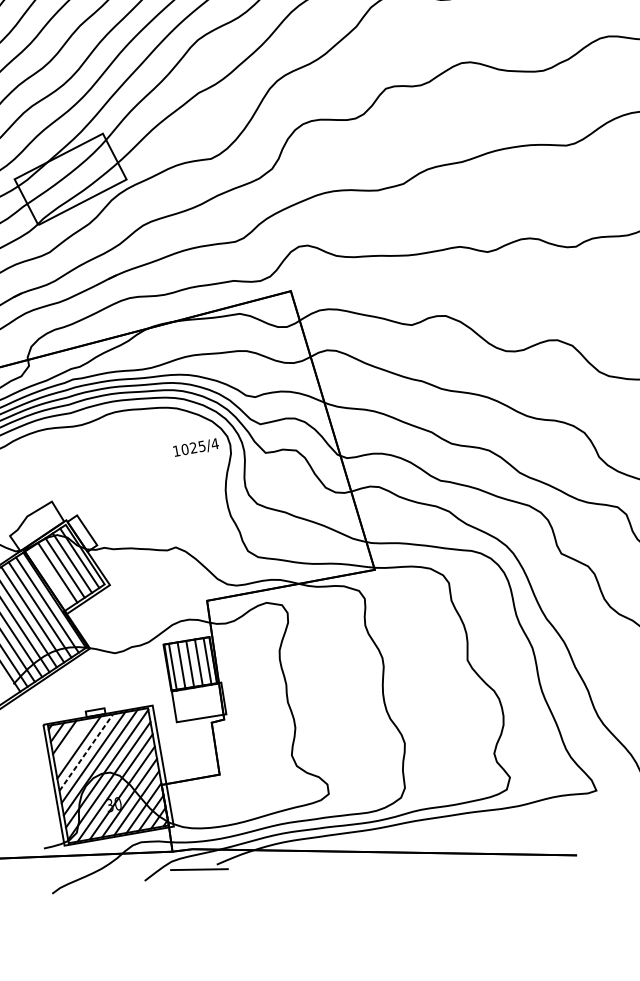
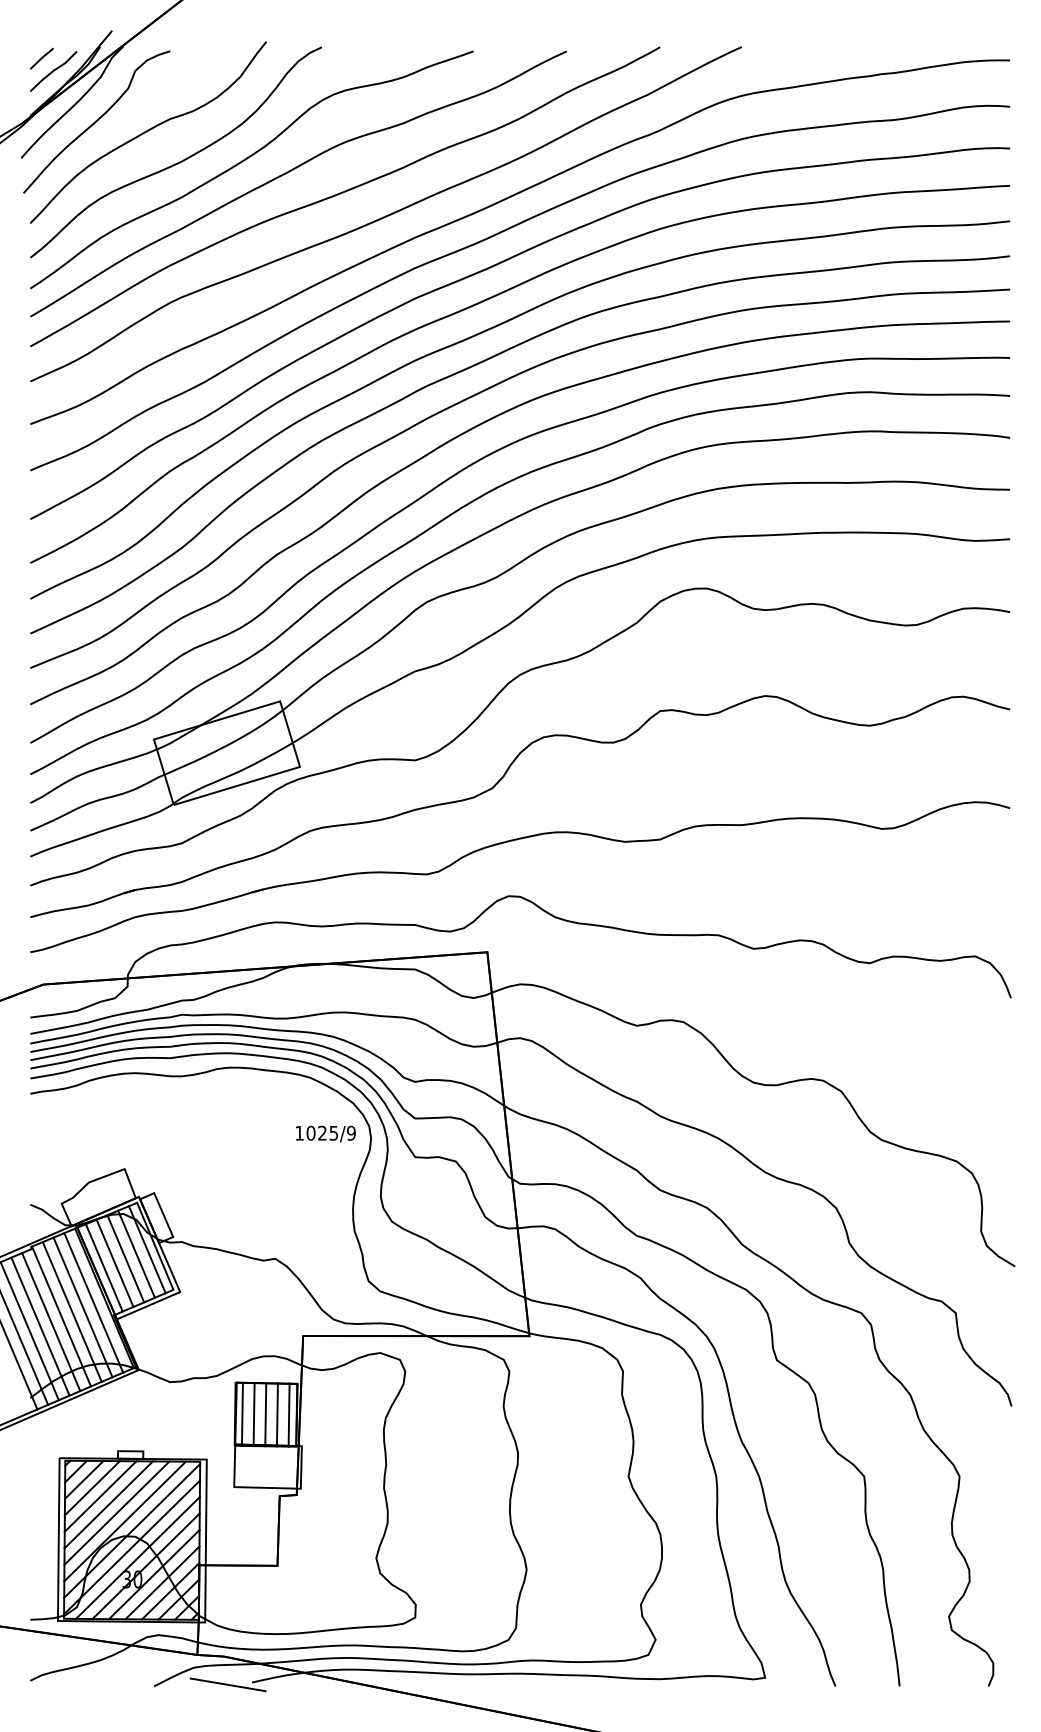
text: (214, 443) -> (351, 1132), 1025/4 -> 1025/9
line: (49, 577) -> (103, 1267), added
line: (71, 742) -> (91, 1488), added
line: (86, 752) -> (108, 1504), dashed -> solid

